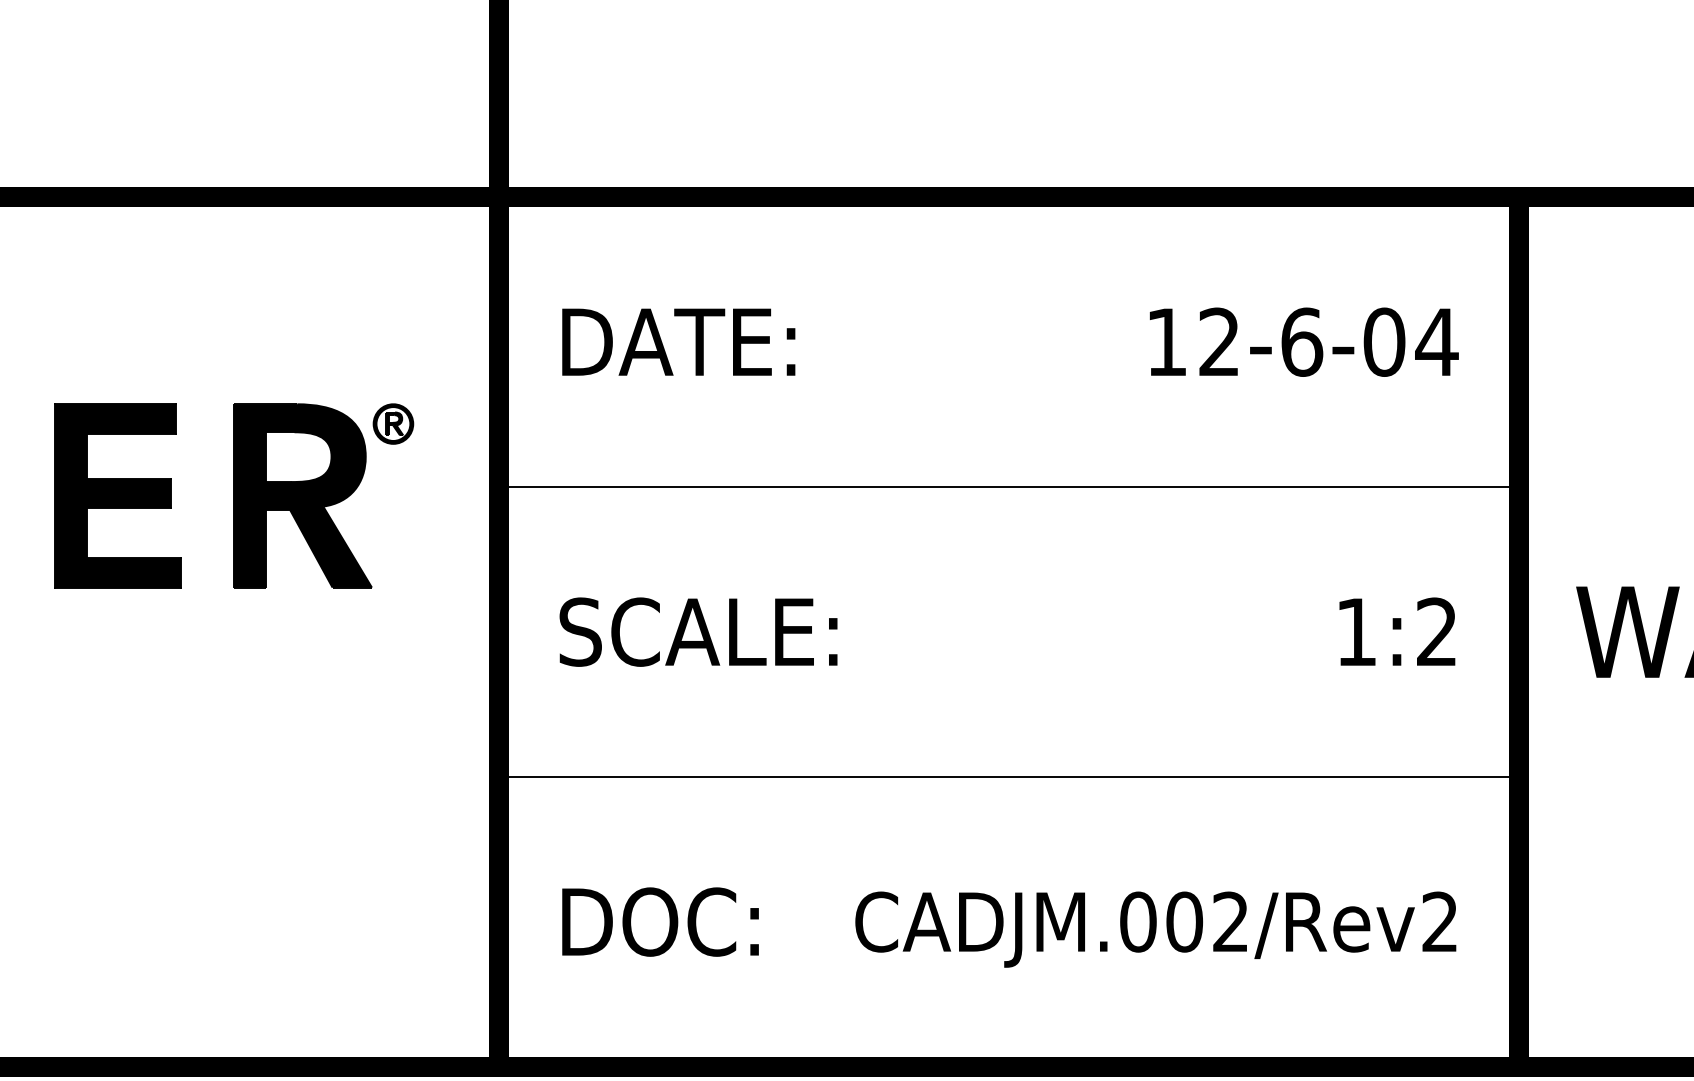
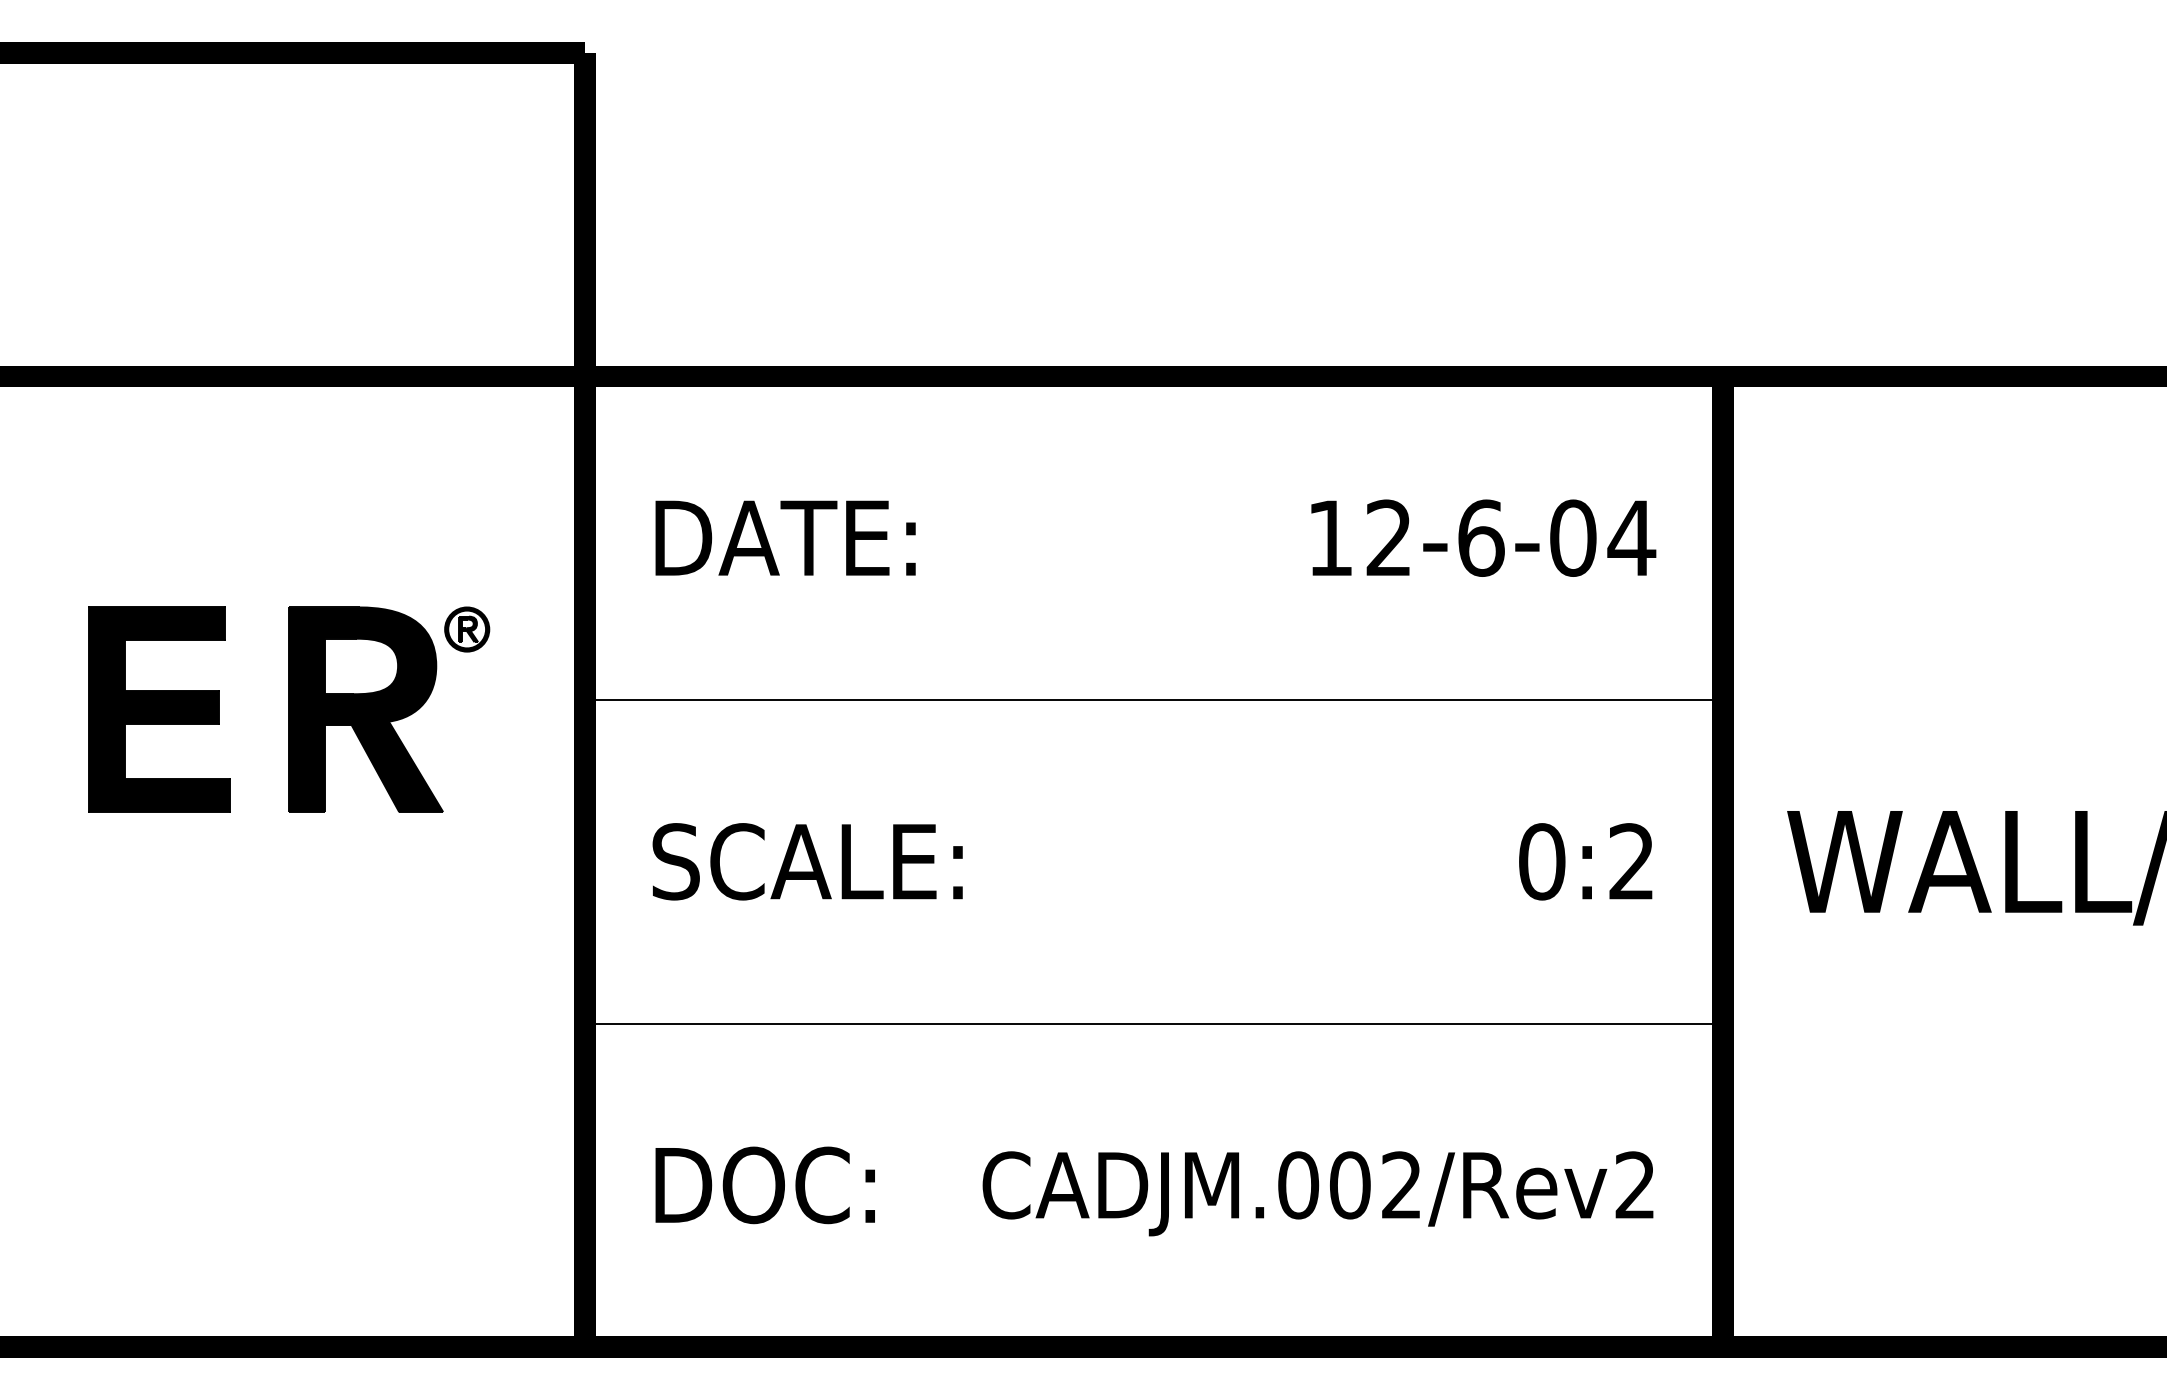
text: (1356, 631) -> (1542, 861), 1:2 -> 0:2

